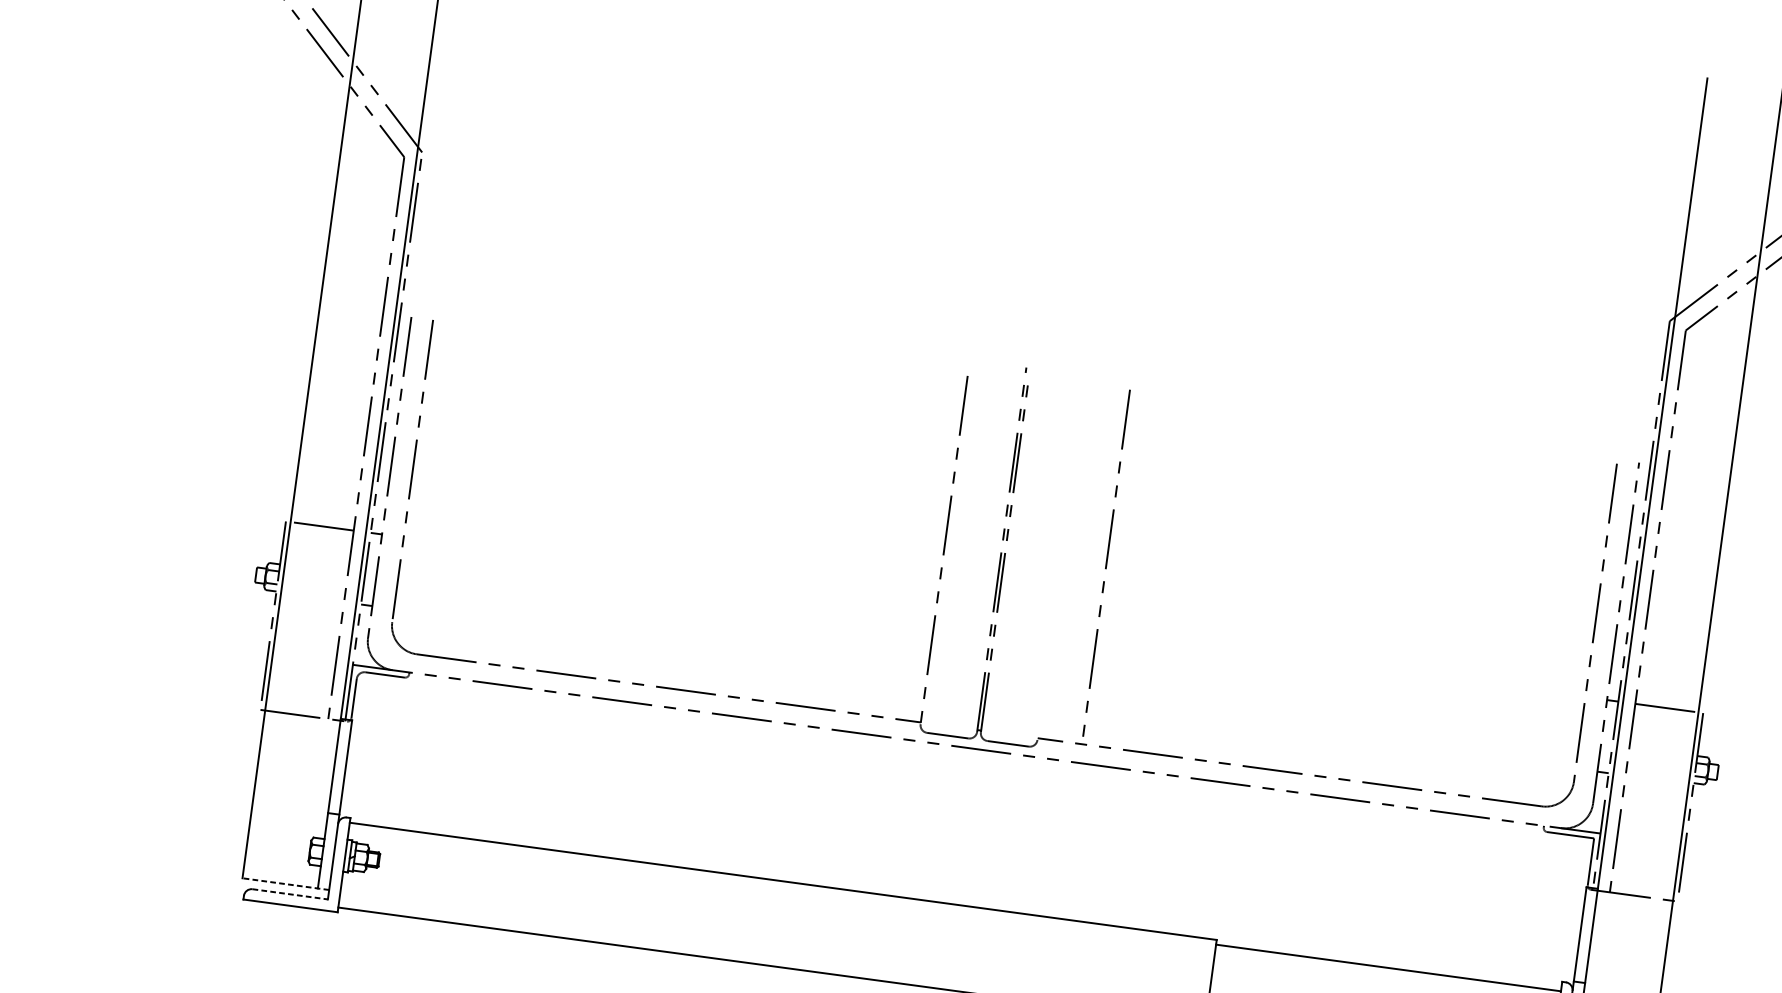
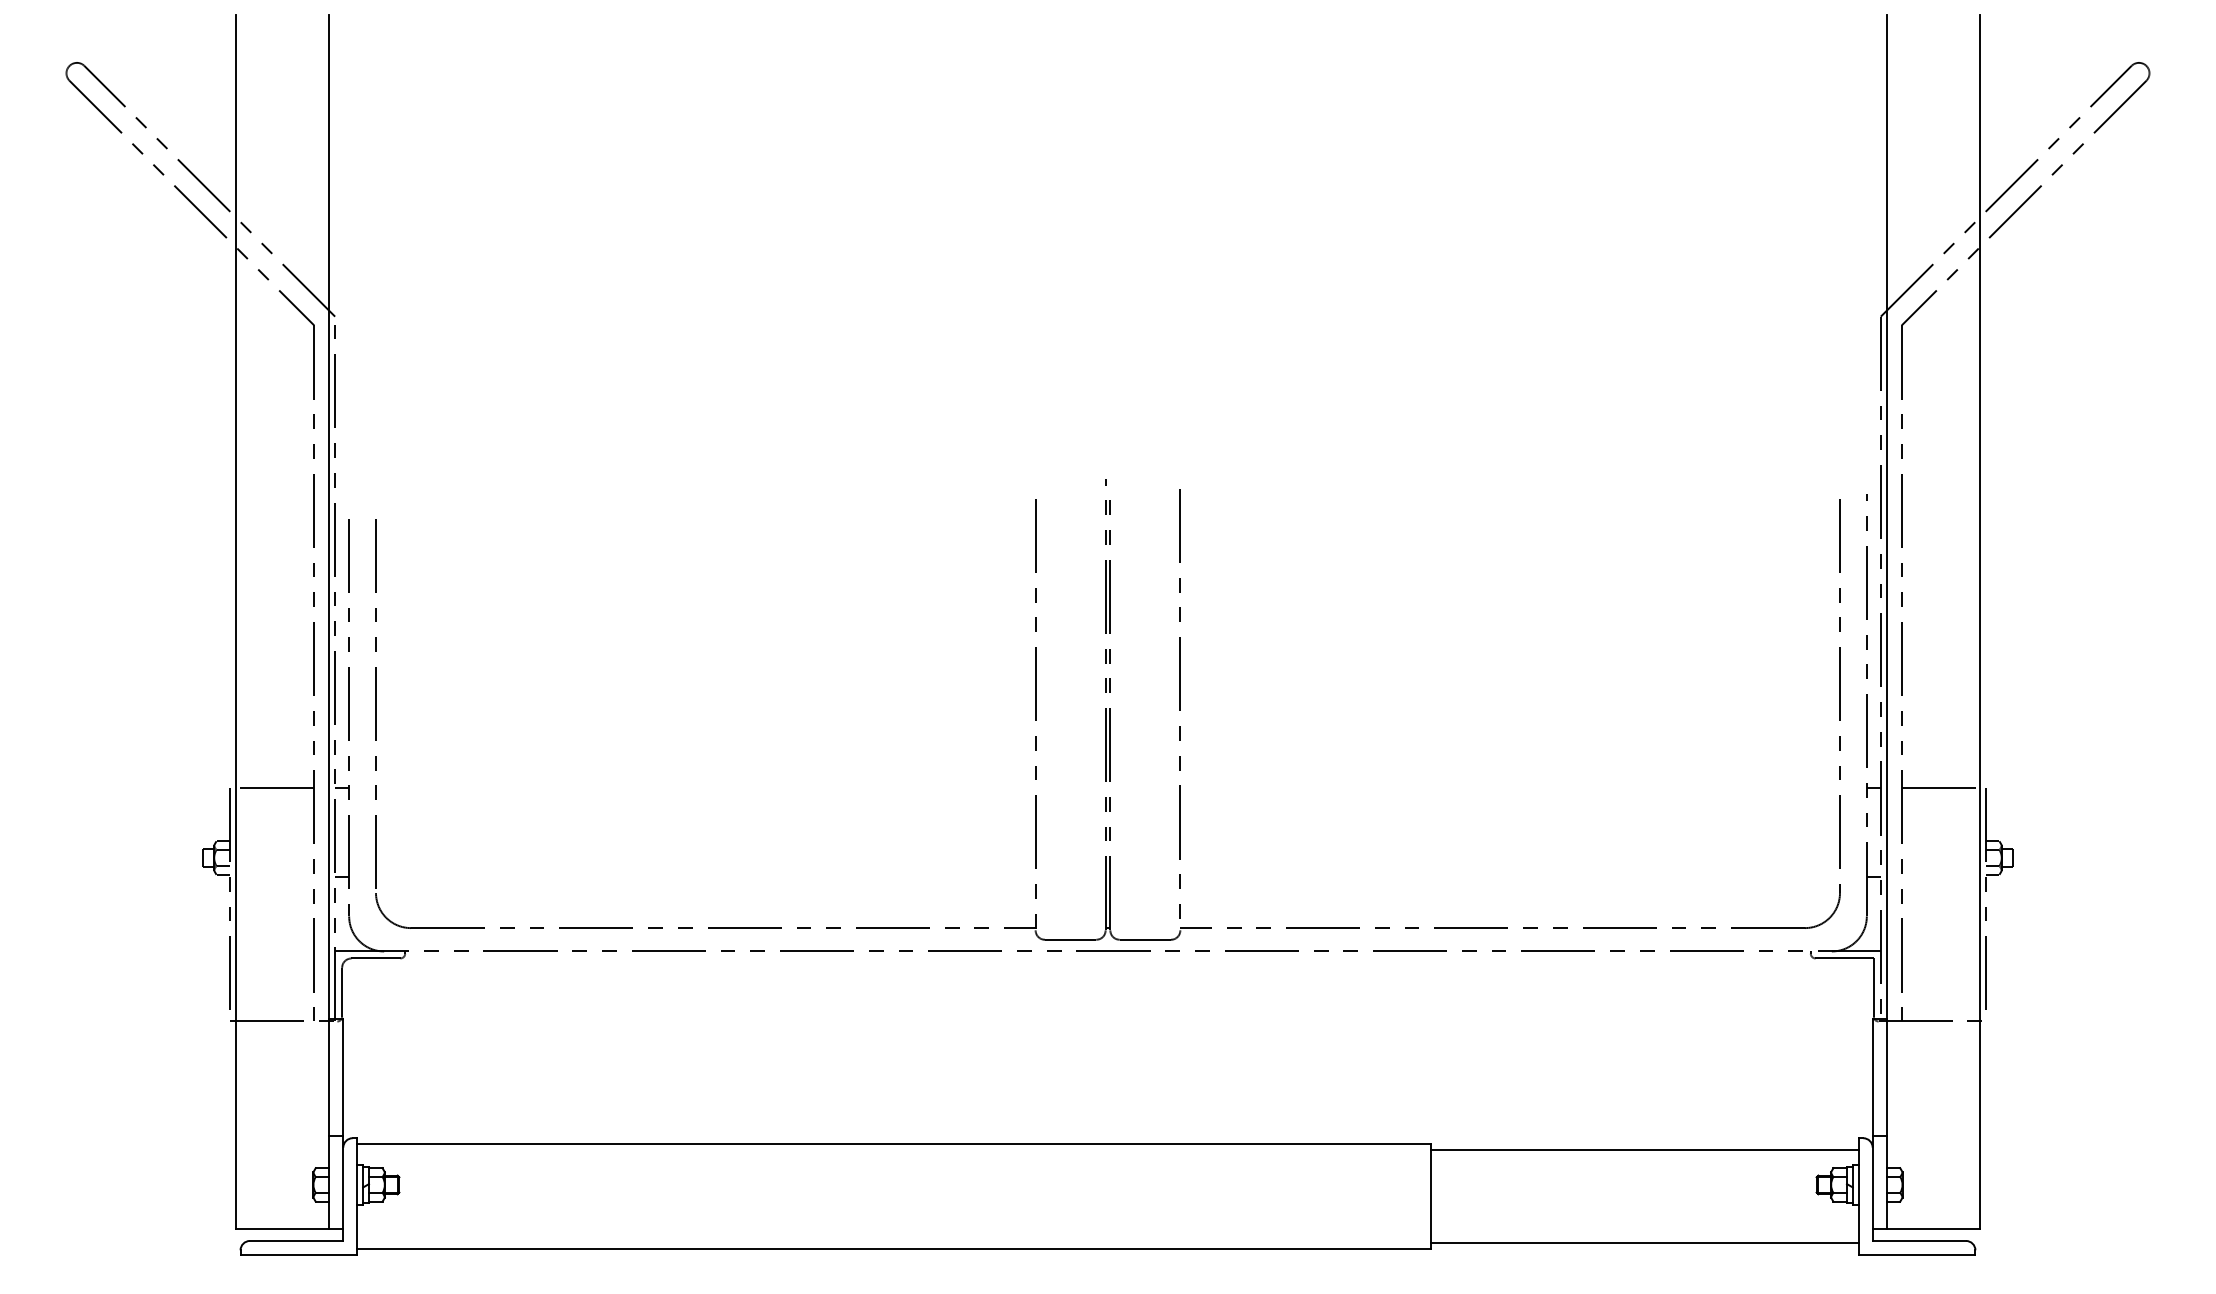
line: (1105, 562) -> (1179, 703), moved
line: (285, 884) -> (289, 1229), dashed -> solid
line: (290, 893) -> (296, 1240), dashed -> solid

